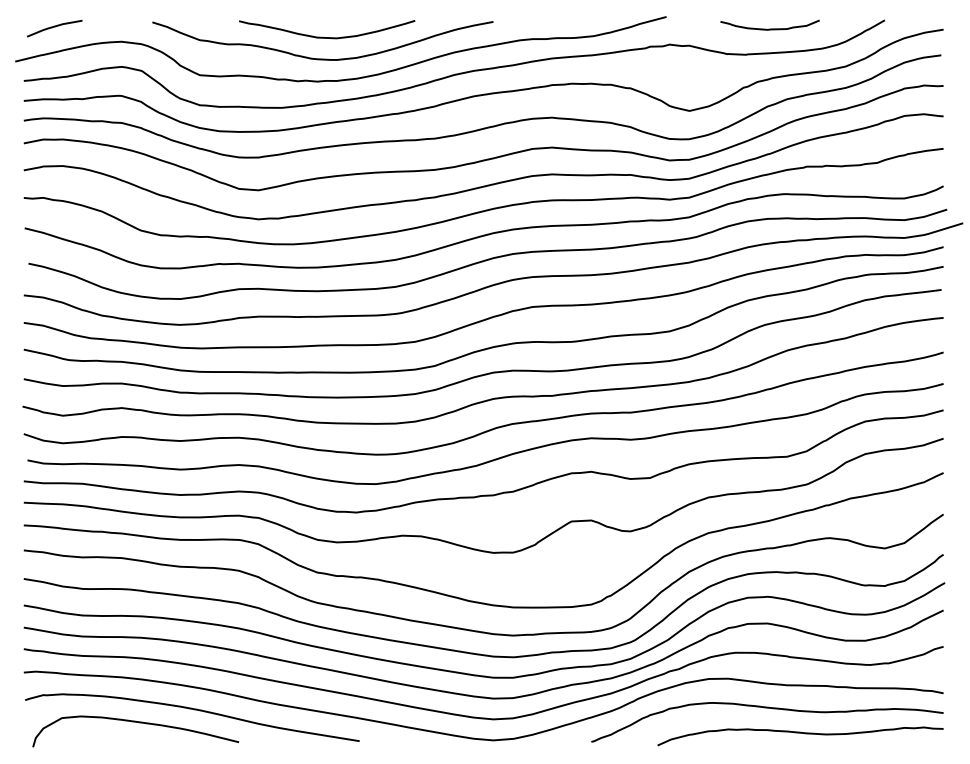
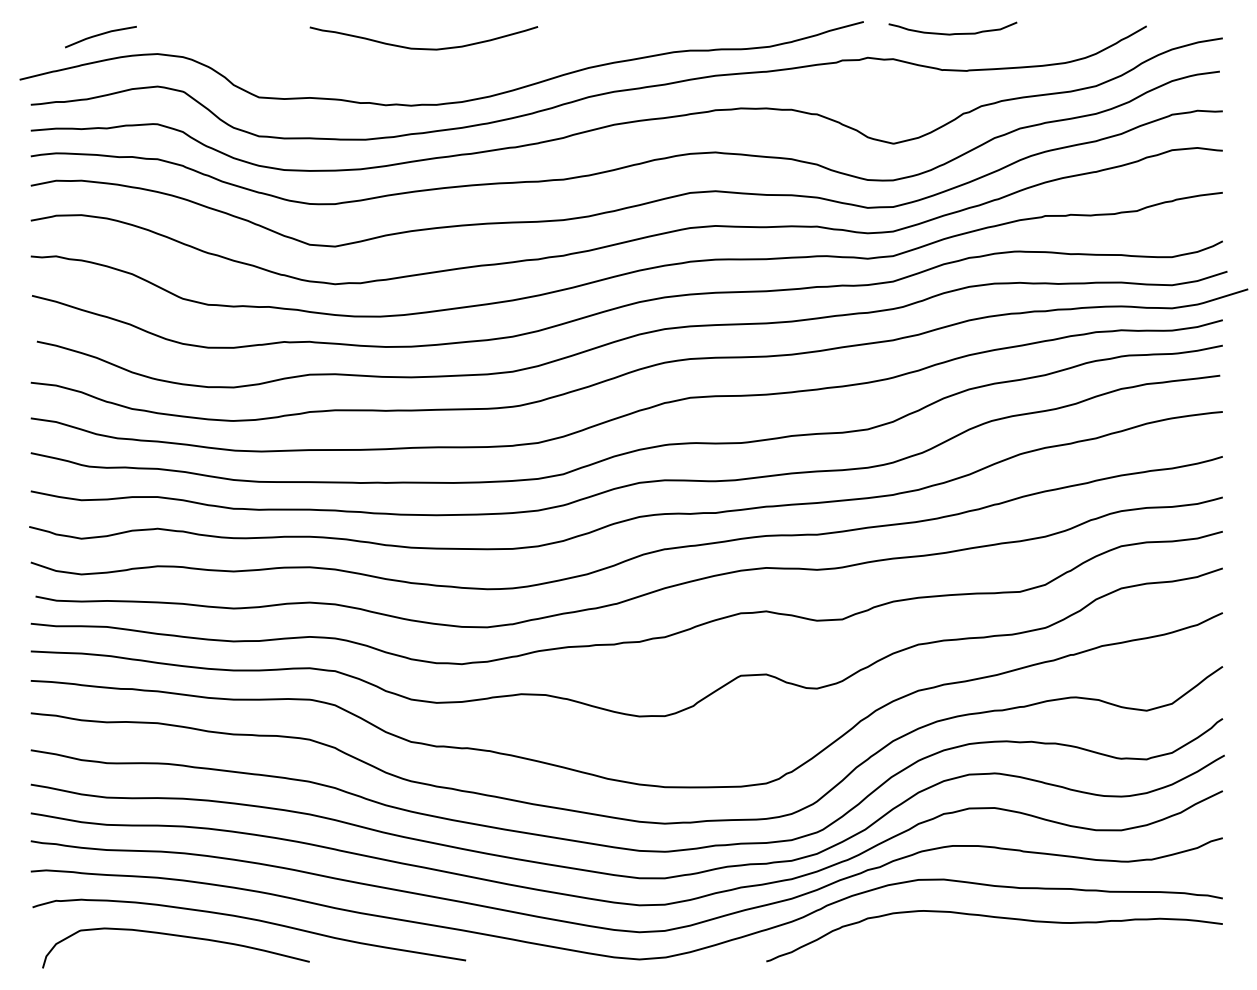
line: (54, 27) -> (100, 35), moved
curve: (769, 28) -> (952, 33), moved
curve: (319, 58) -> (413, 75), removed
curve: (800, 733) -> (1037, 950), removed

